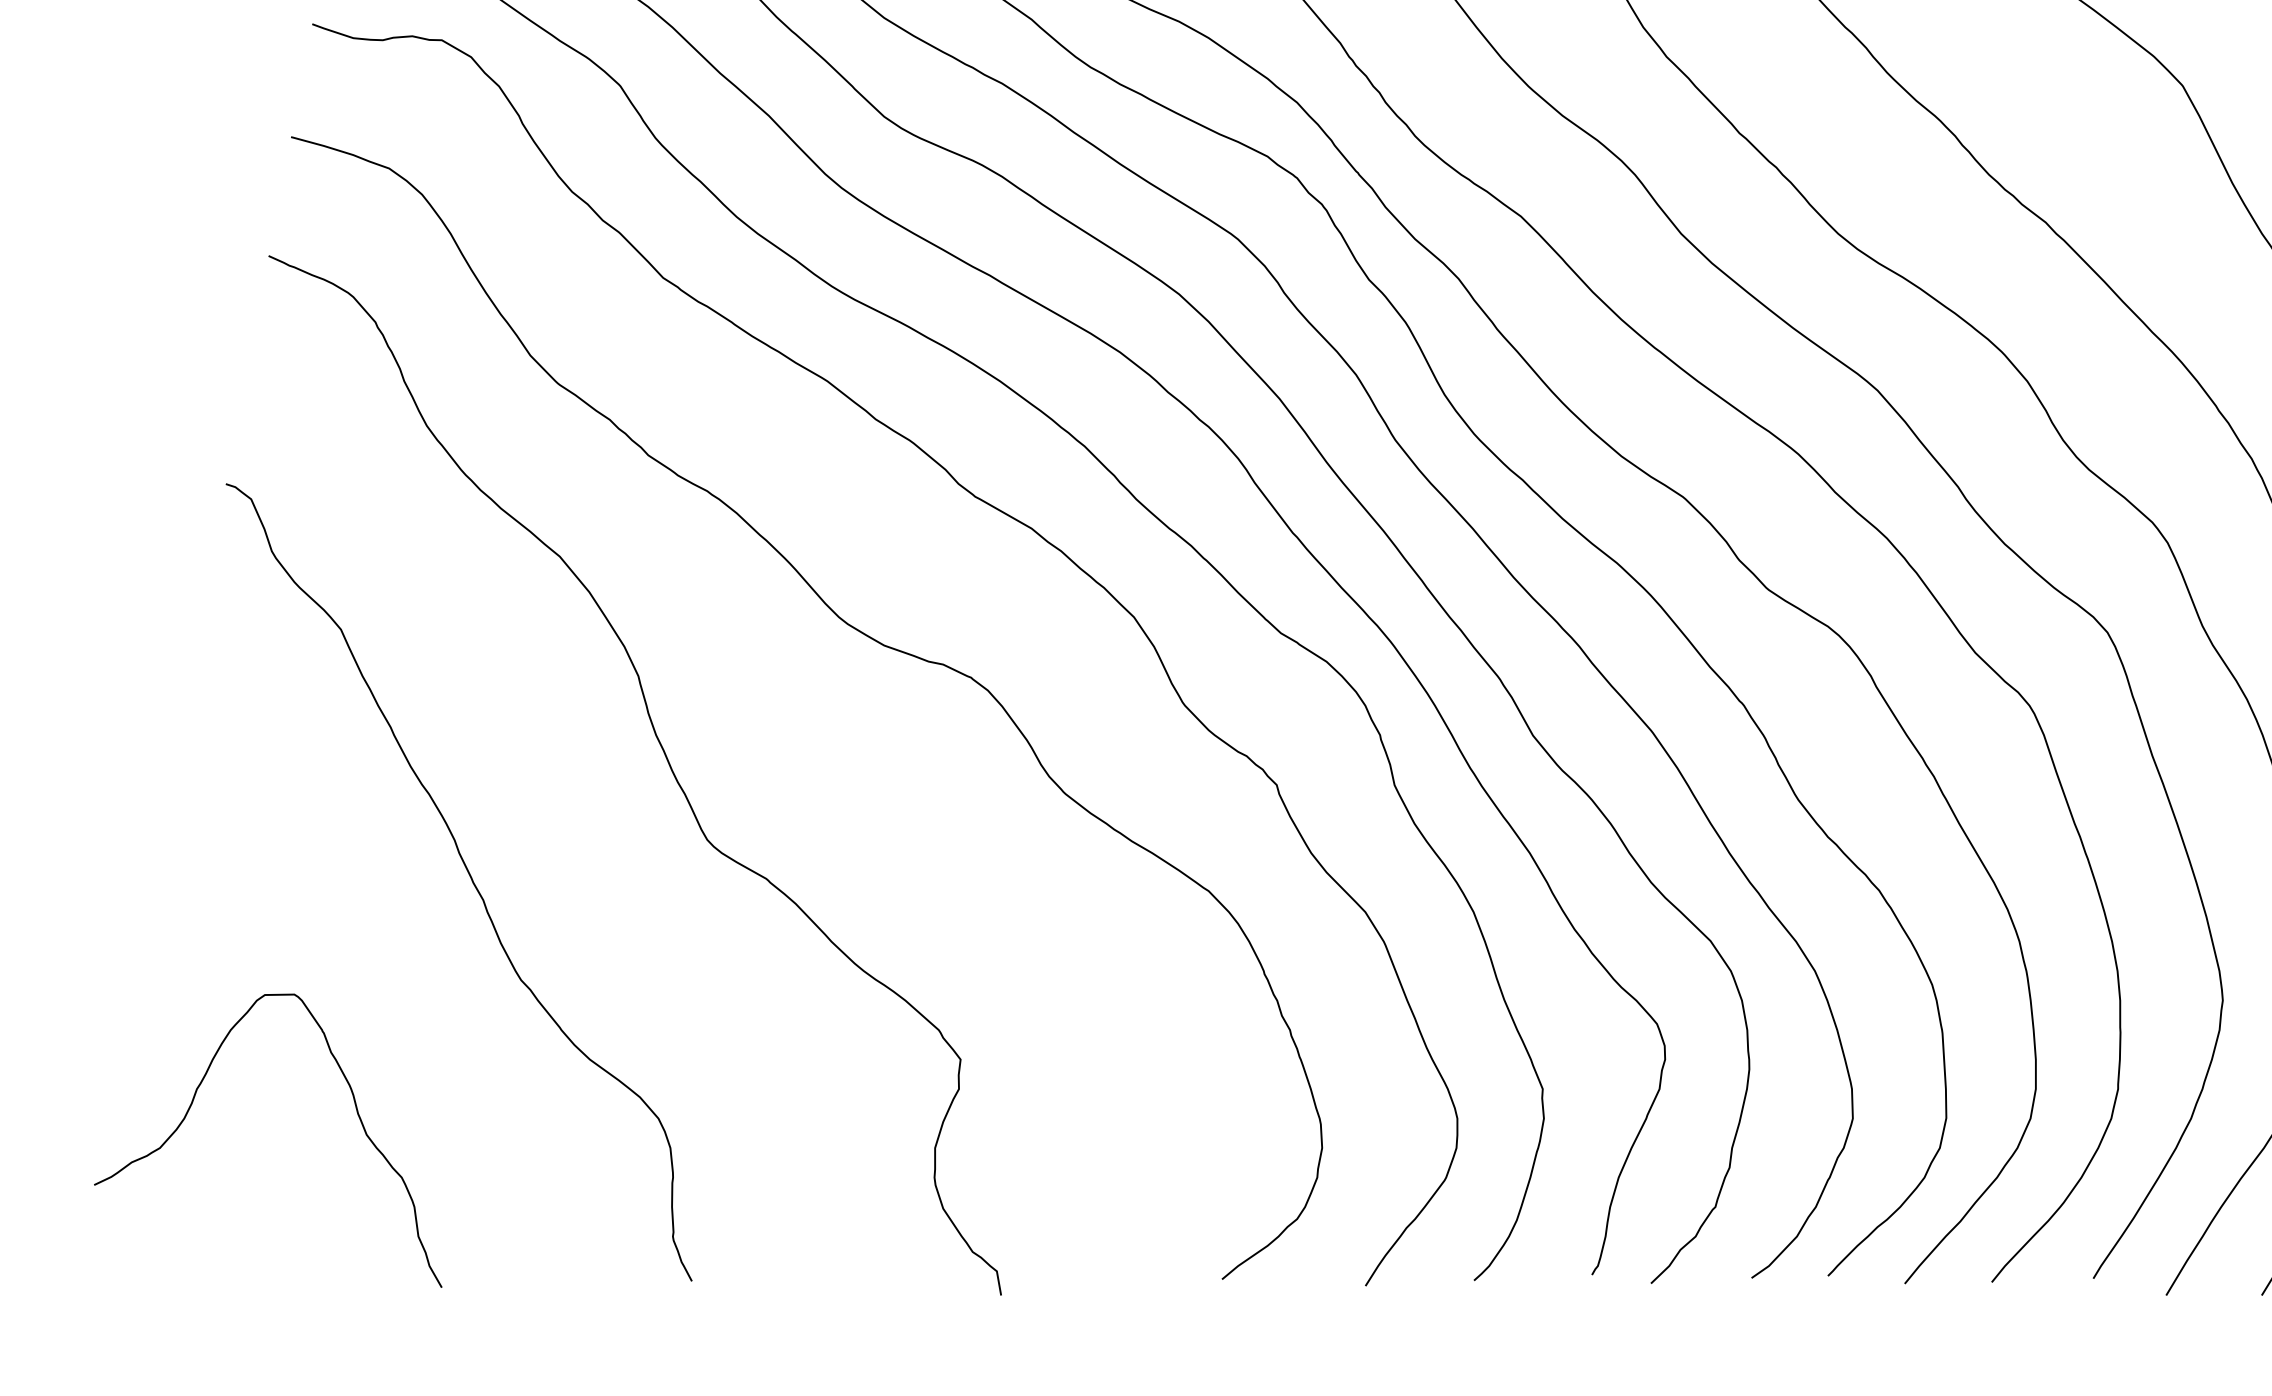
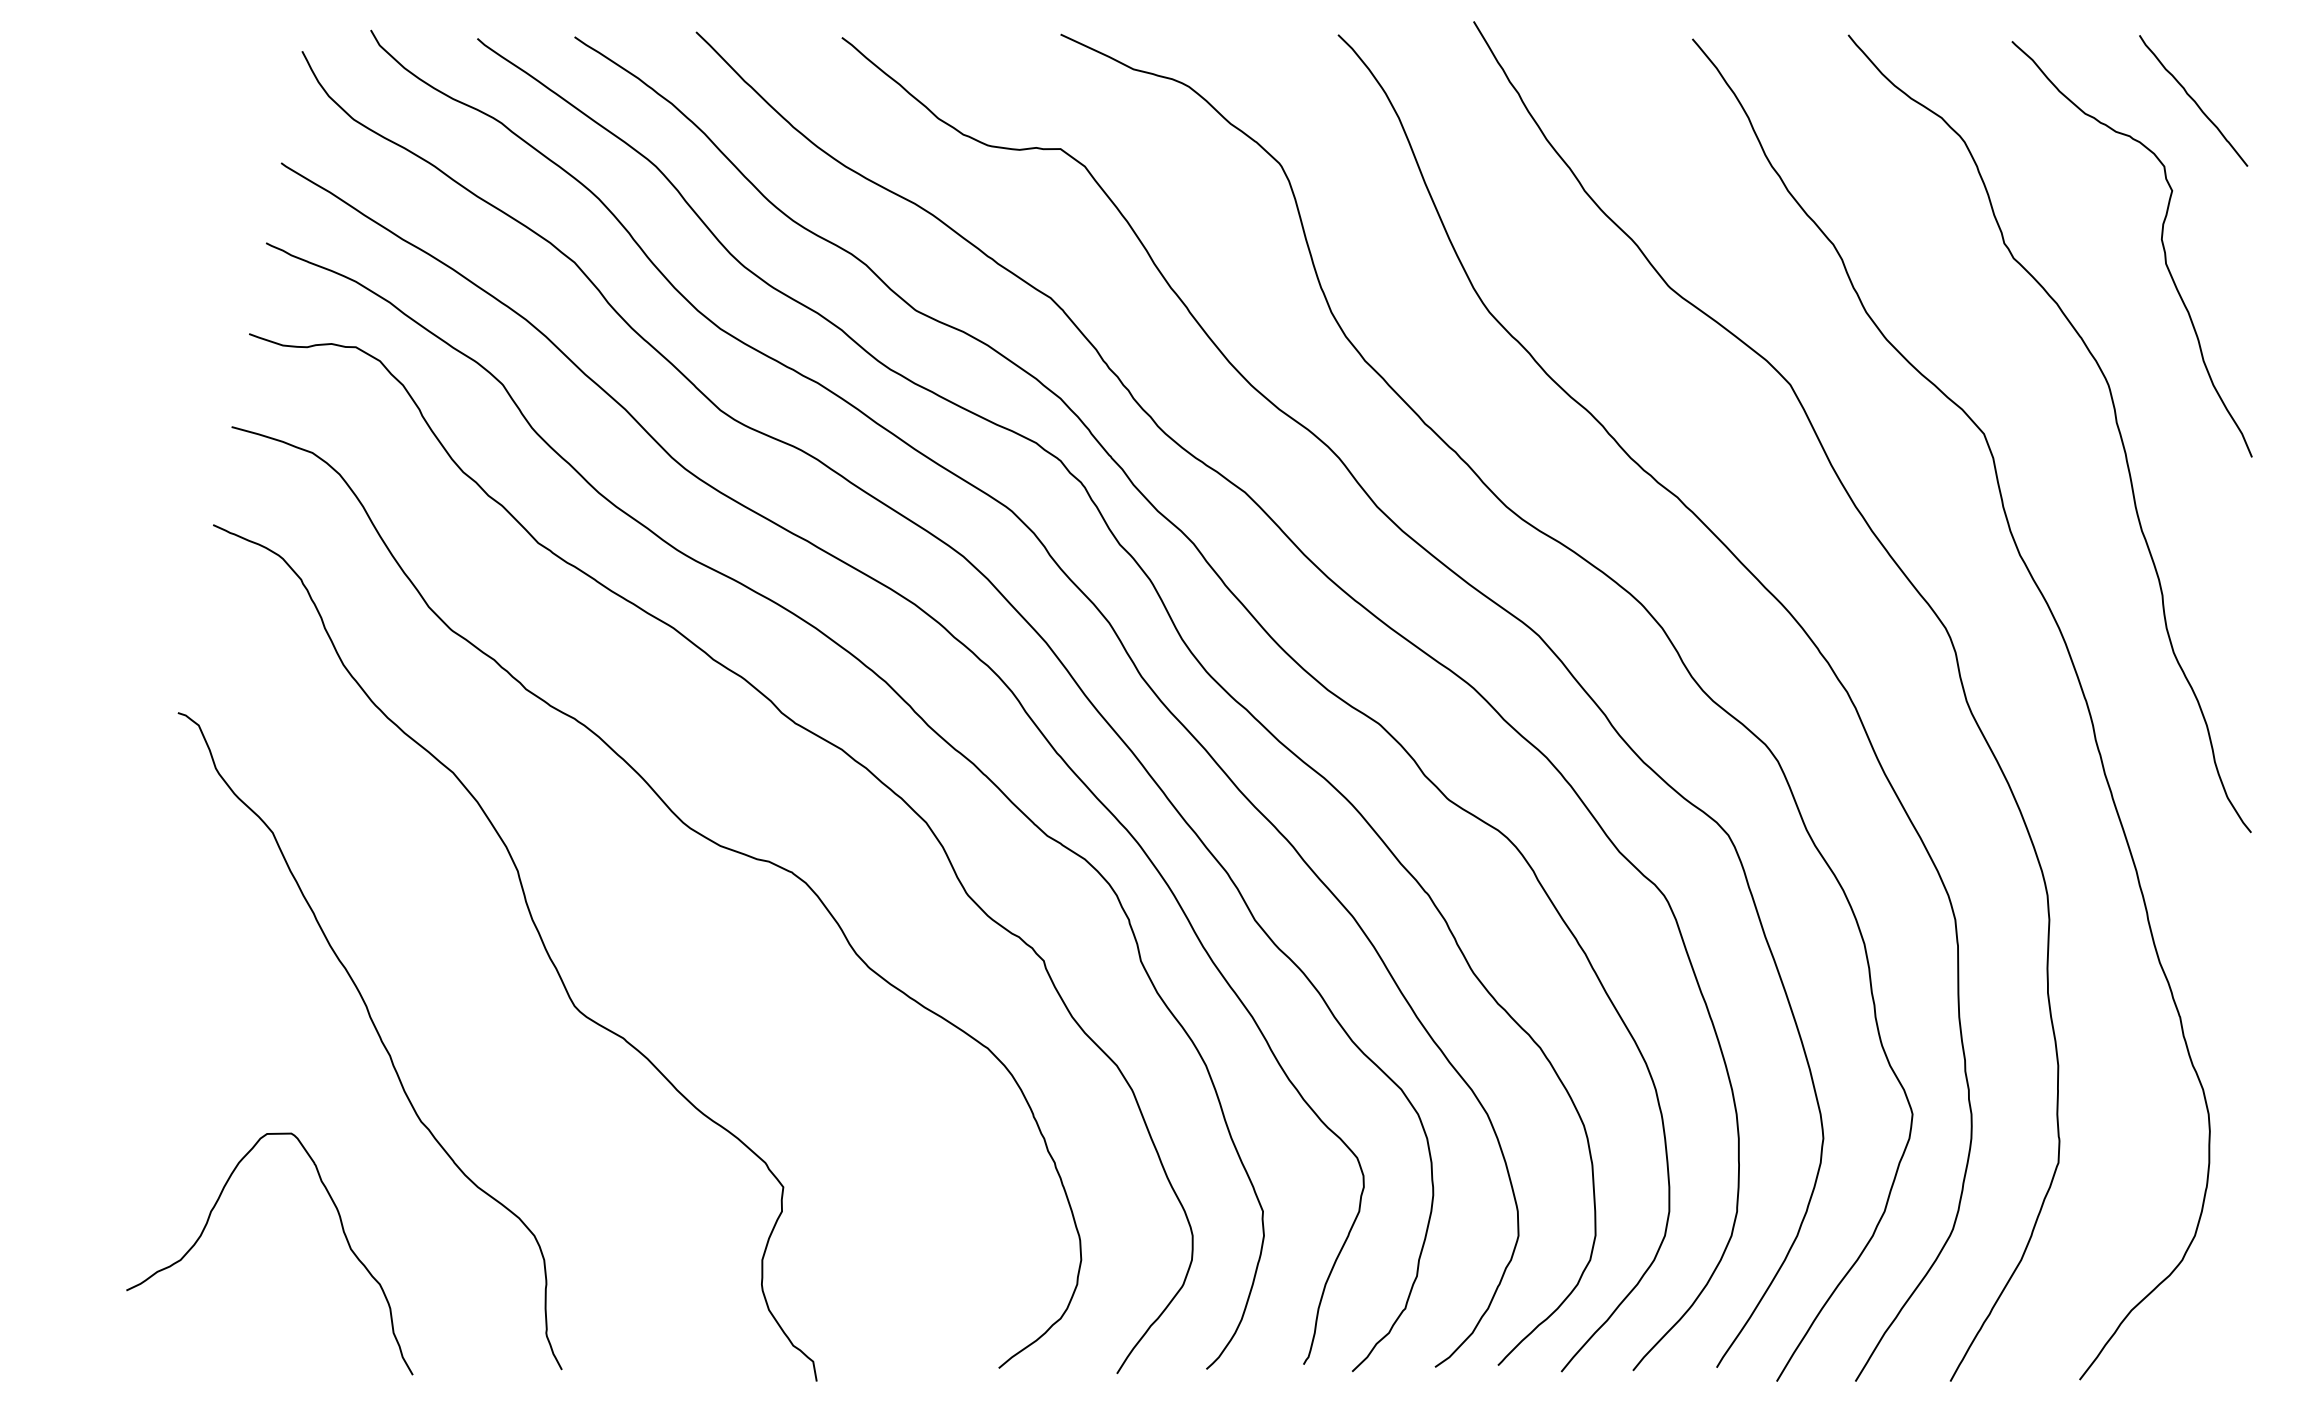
curve: (193, 1102) -> (208, 1222), moved

